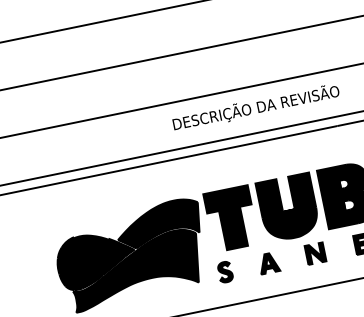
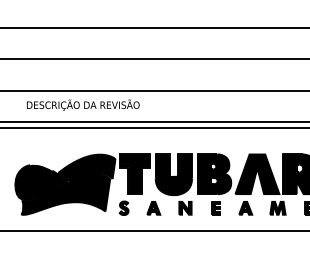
text: (256, 106) -> (83, 104), moved

